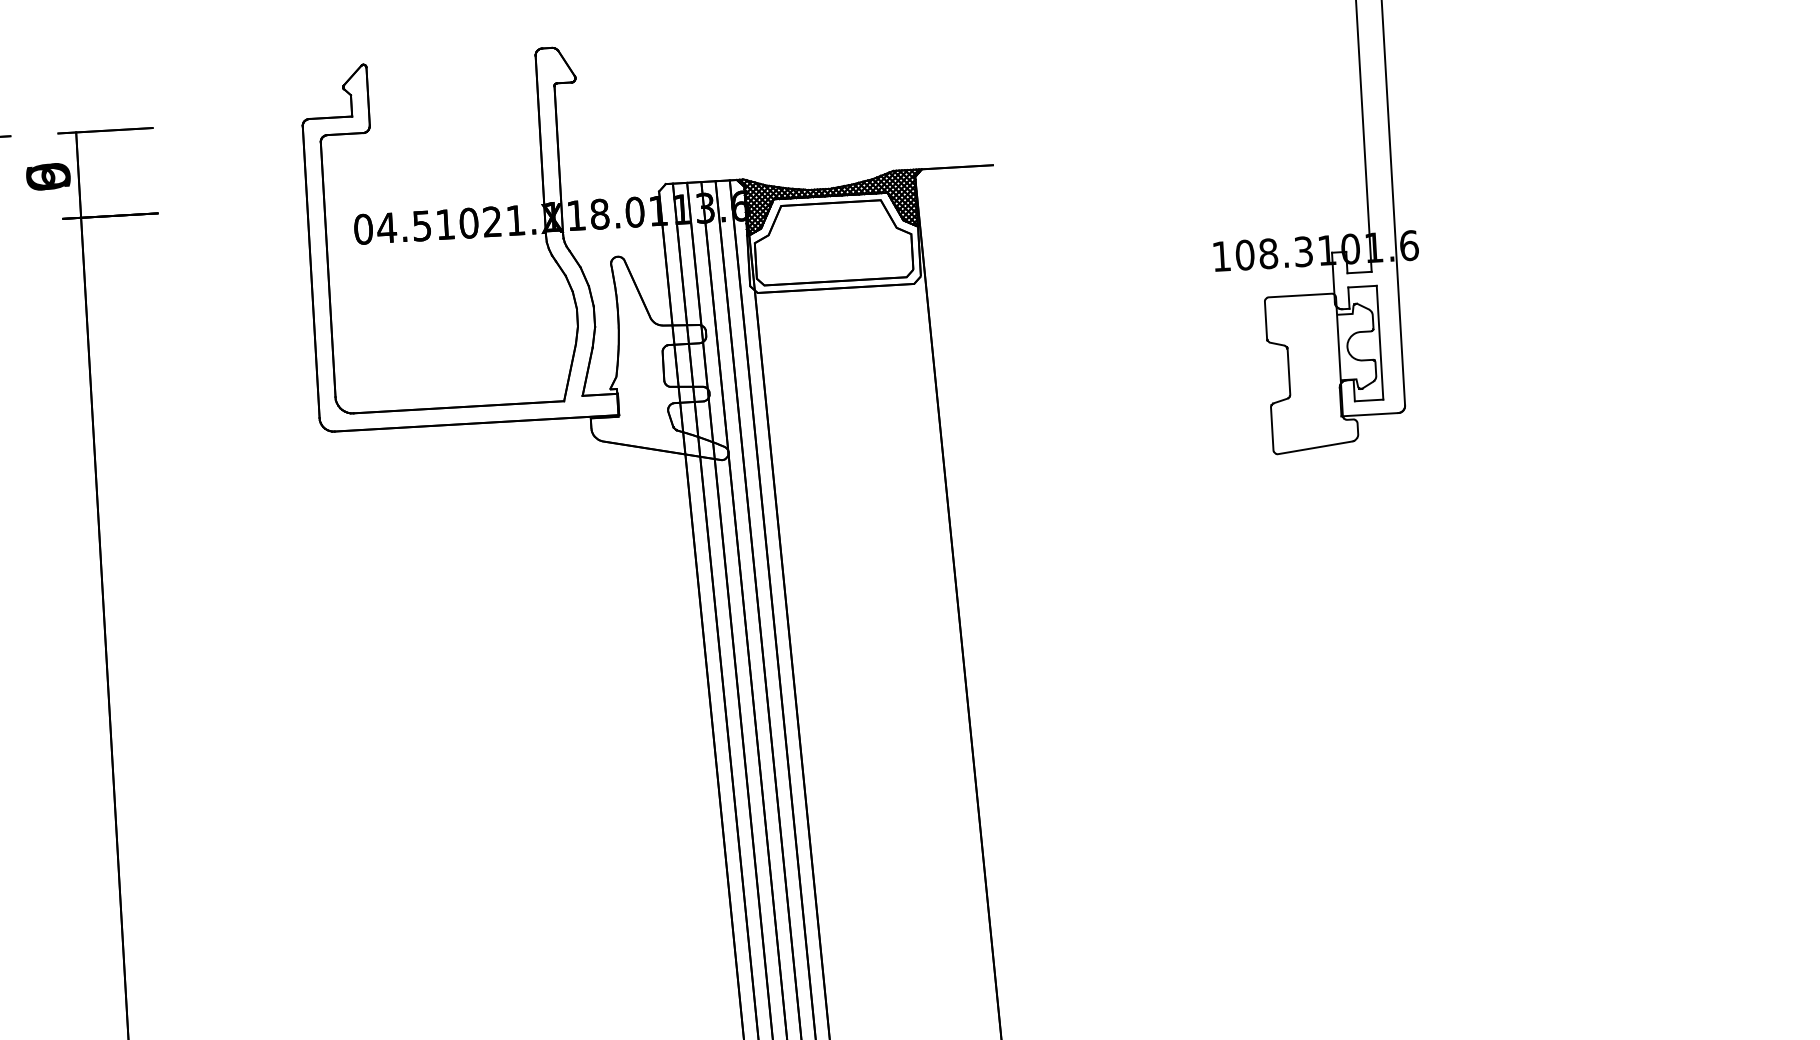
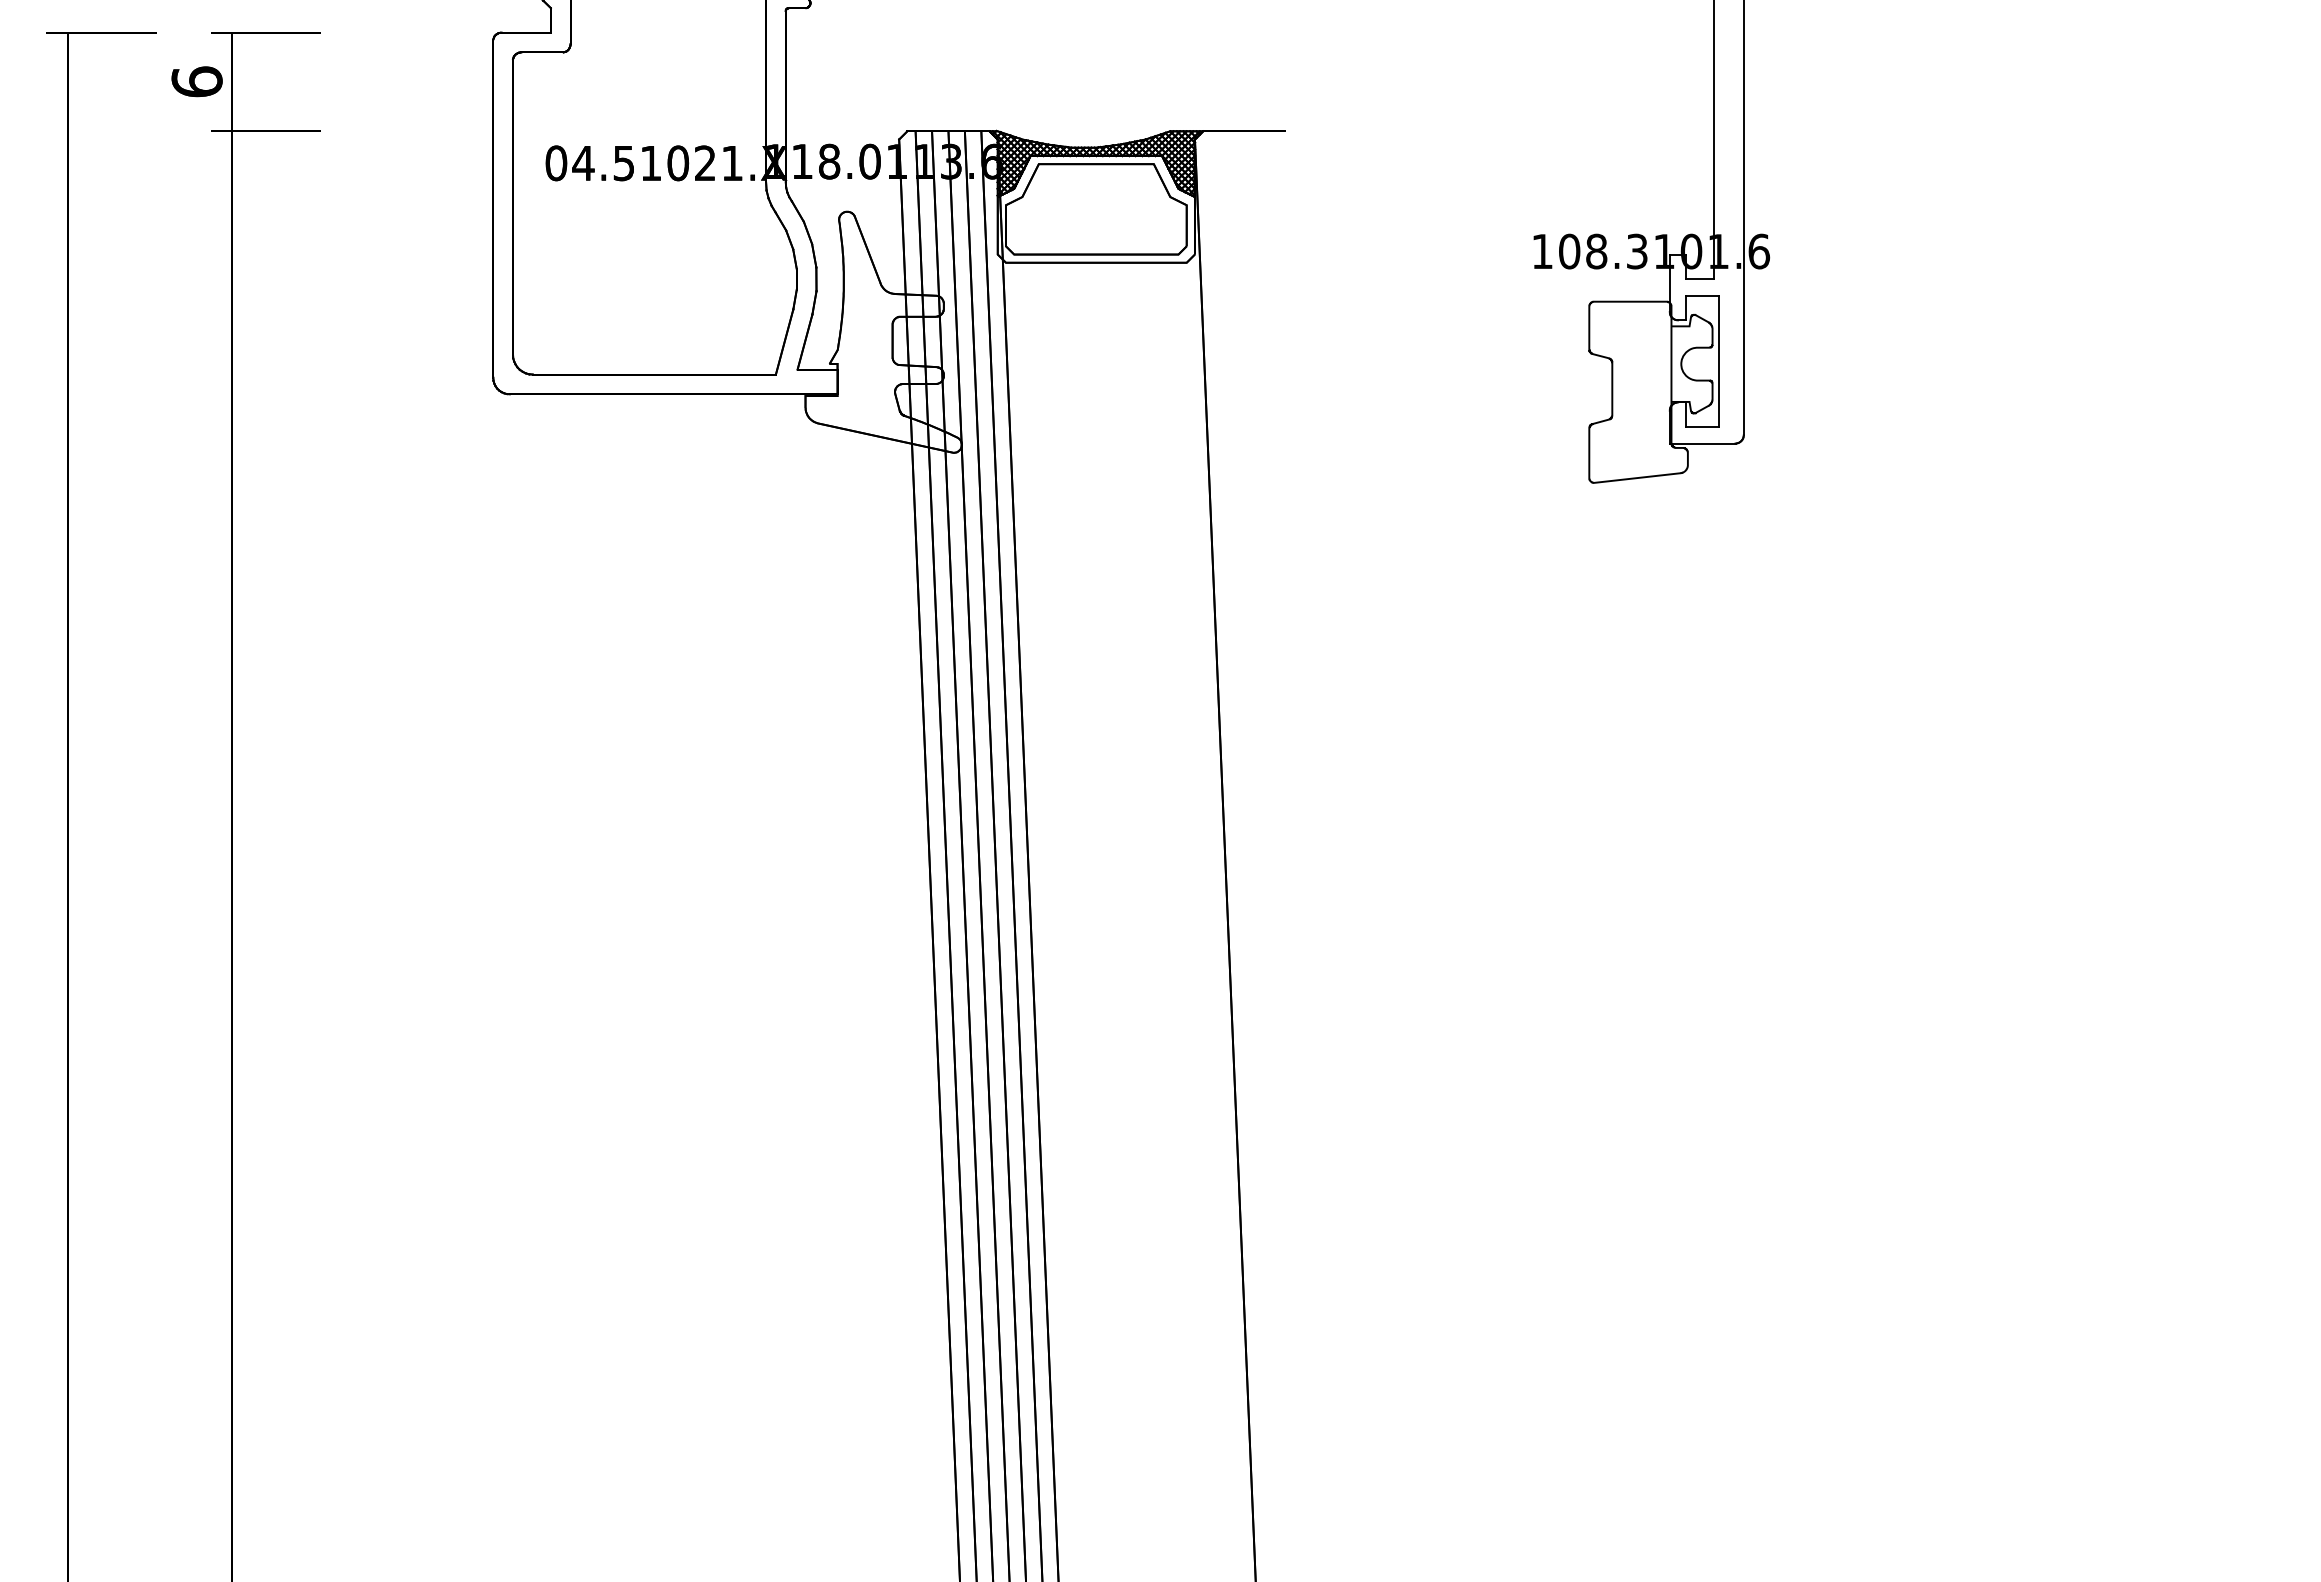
text: (47, 176) -> (196, 81), 9 -> 6

